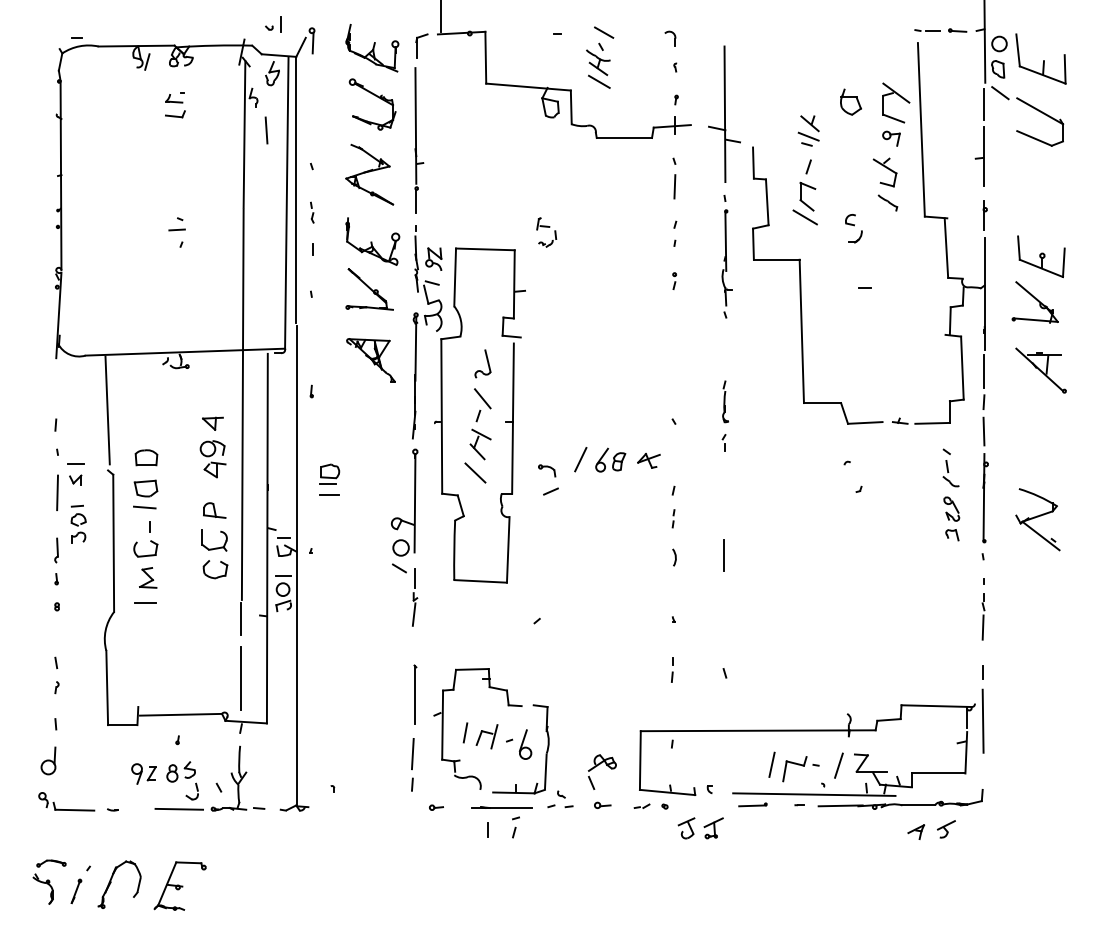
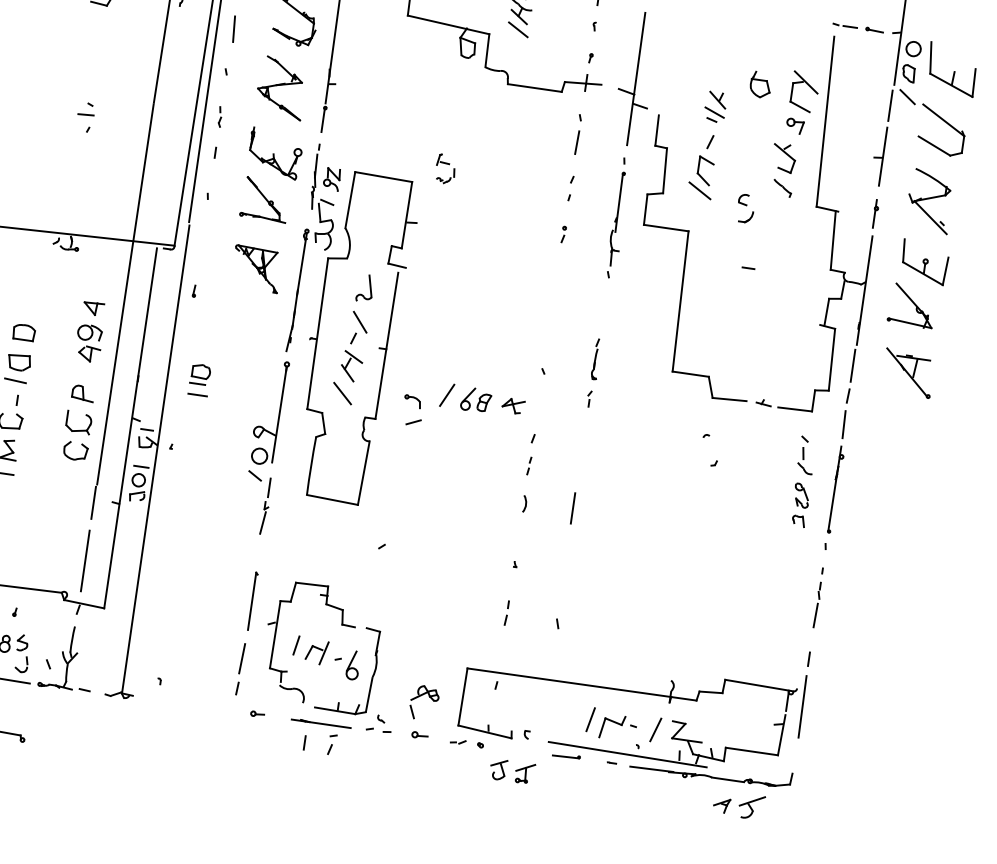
line: (266, 130) -> (234, 29), moved
part: (1037, 519) -> (929, 201), moved
part: (946, 829) -> (751, 807), size x1.43

